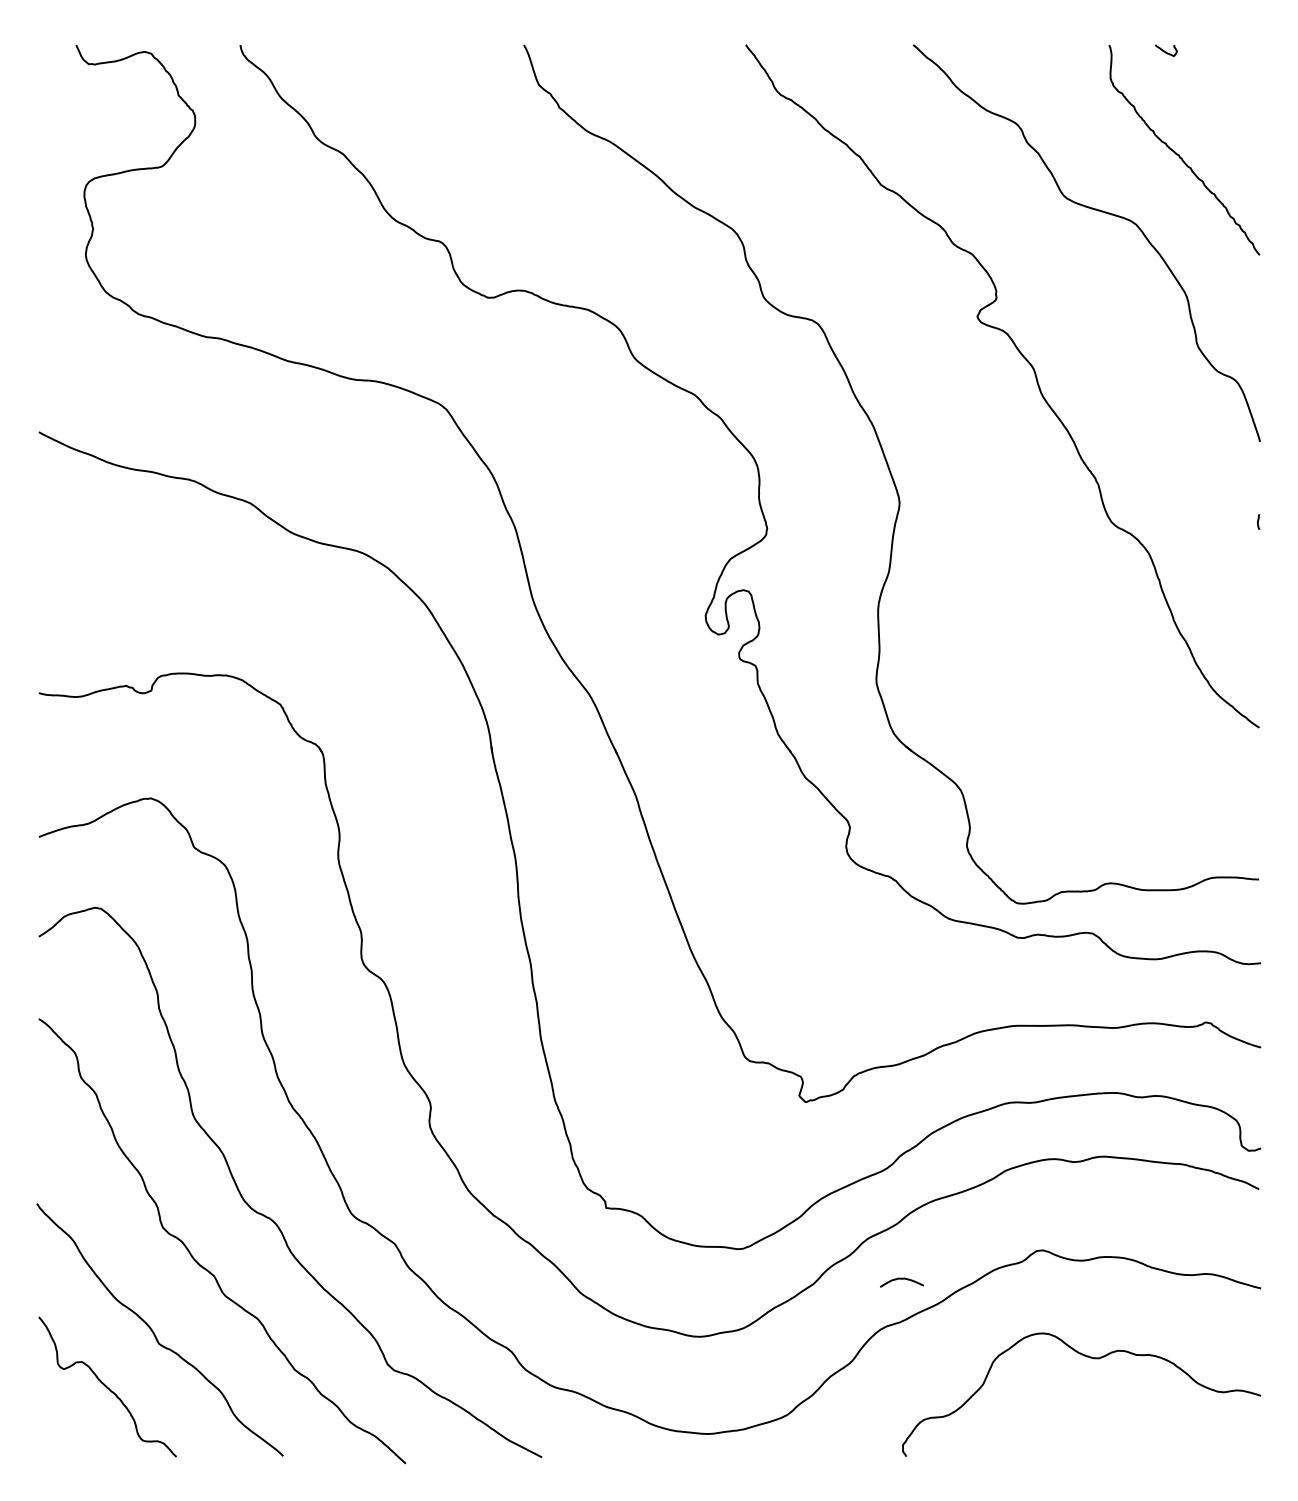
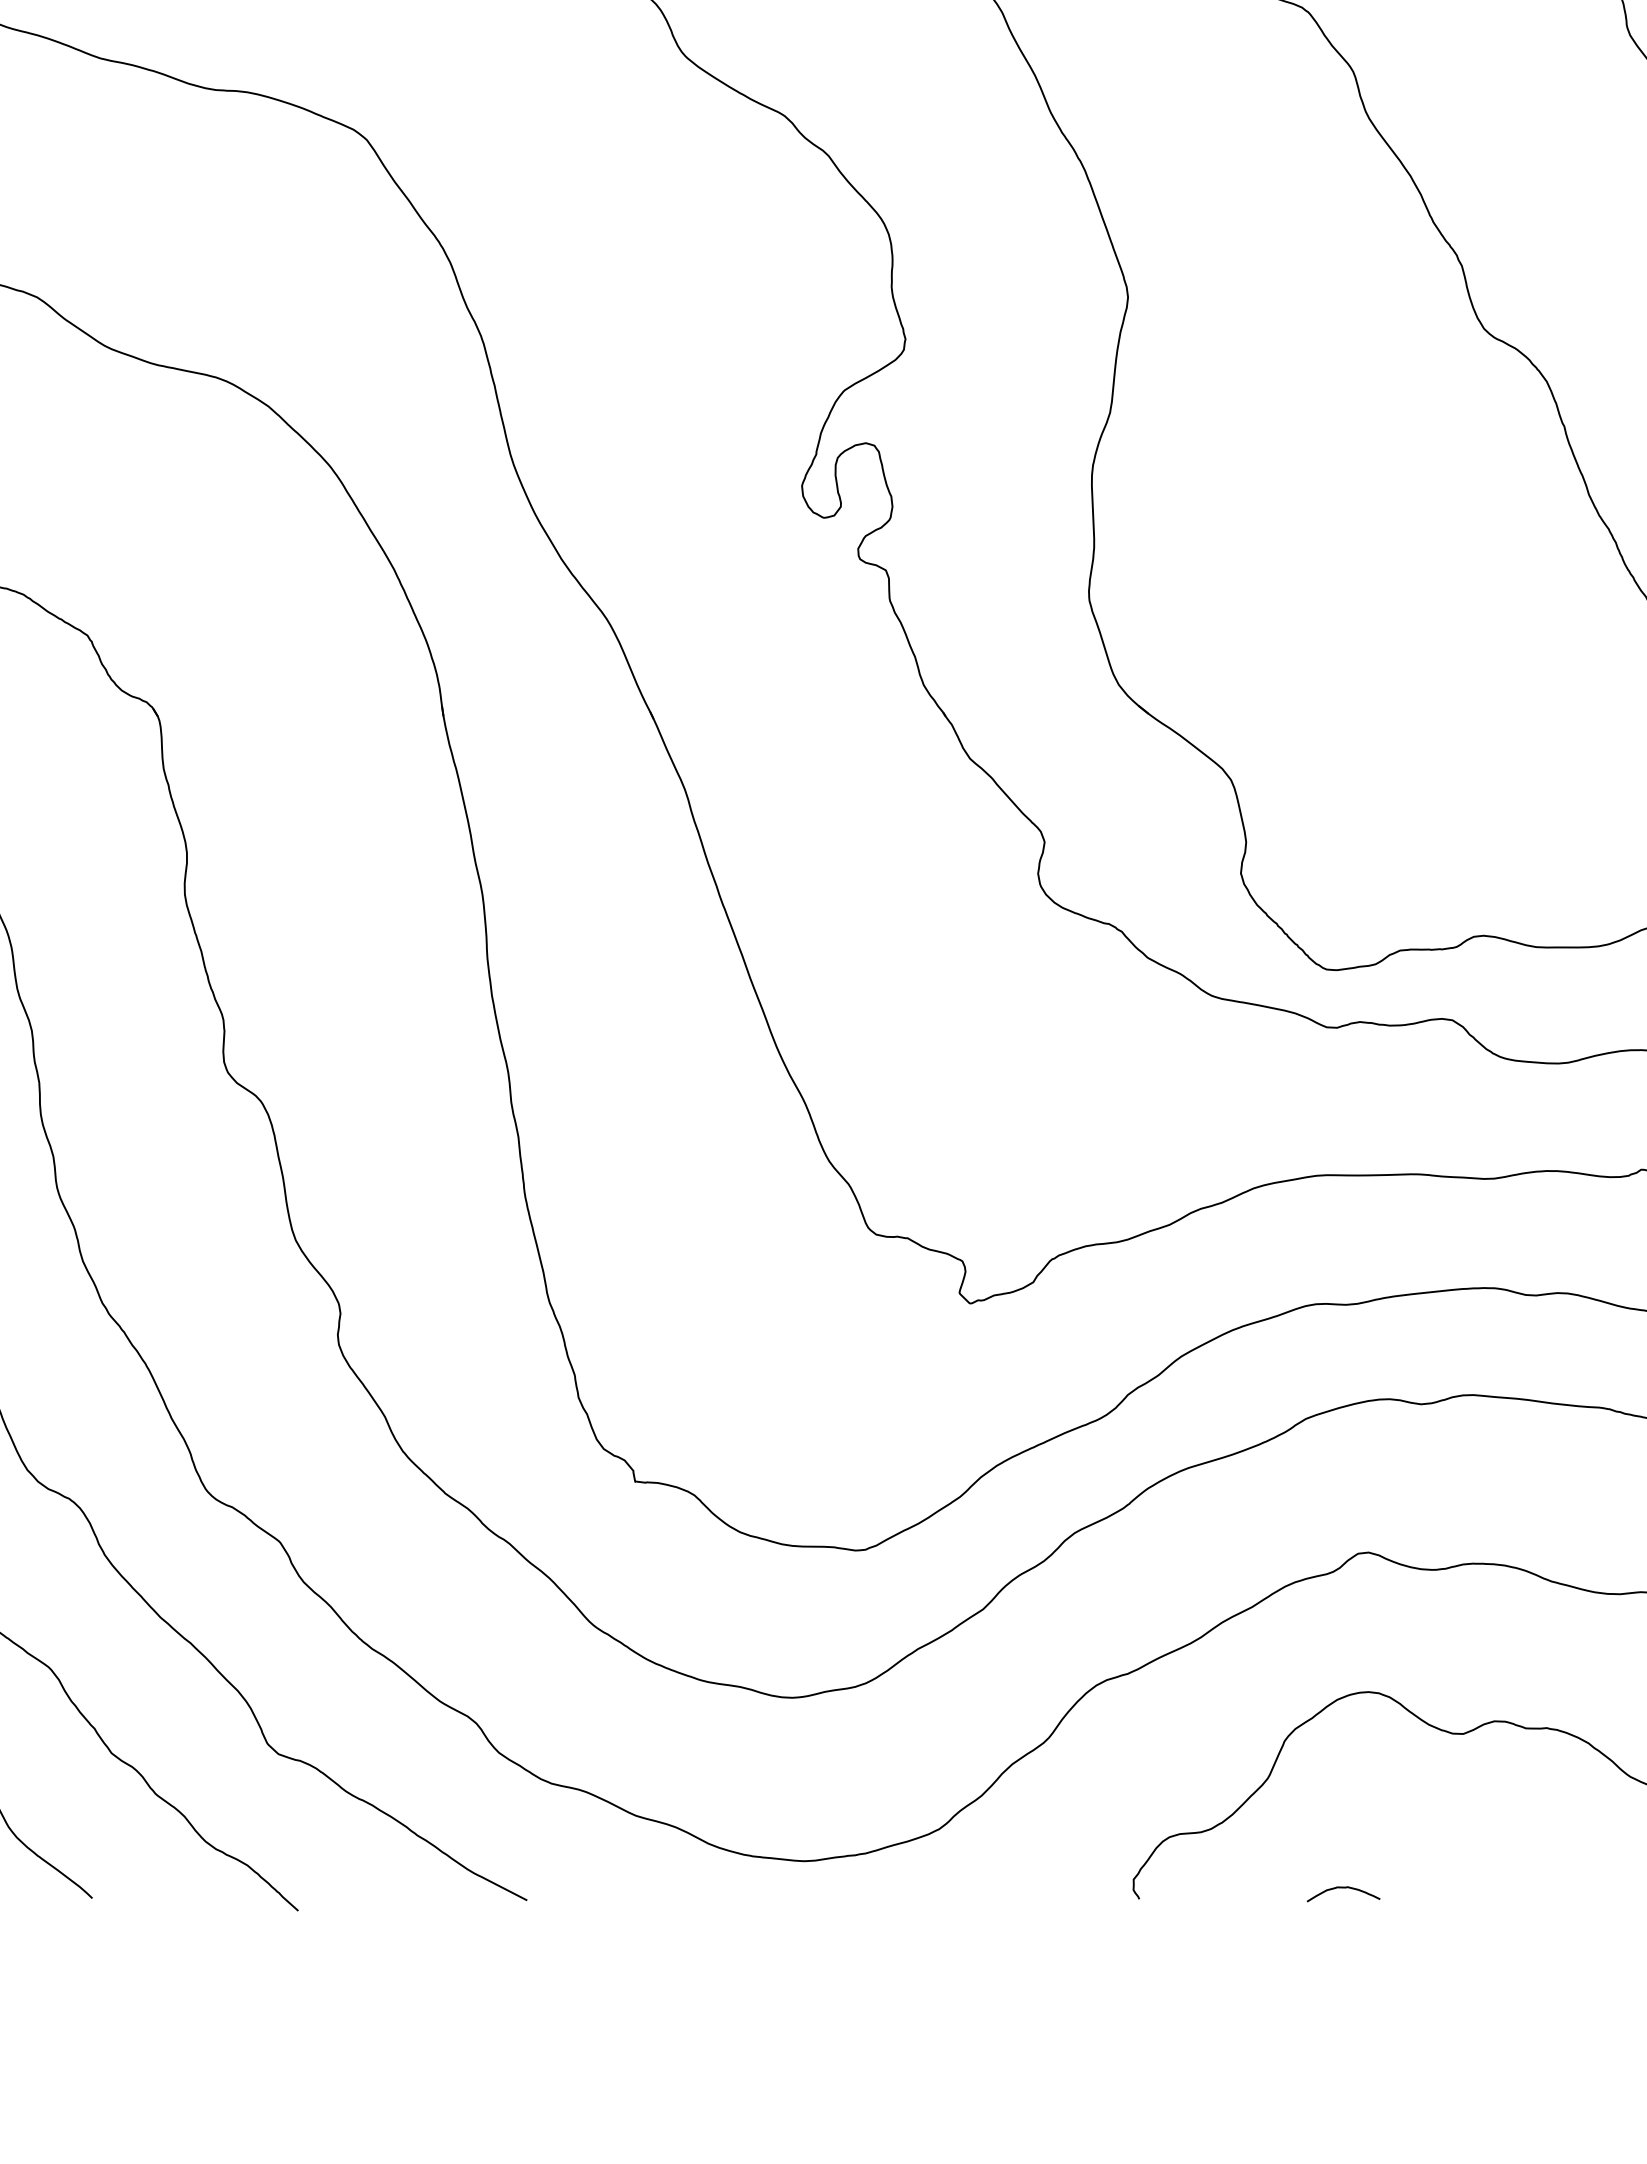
curve: (901, 1279) -> (1342, 1888), moved

